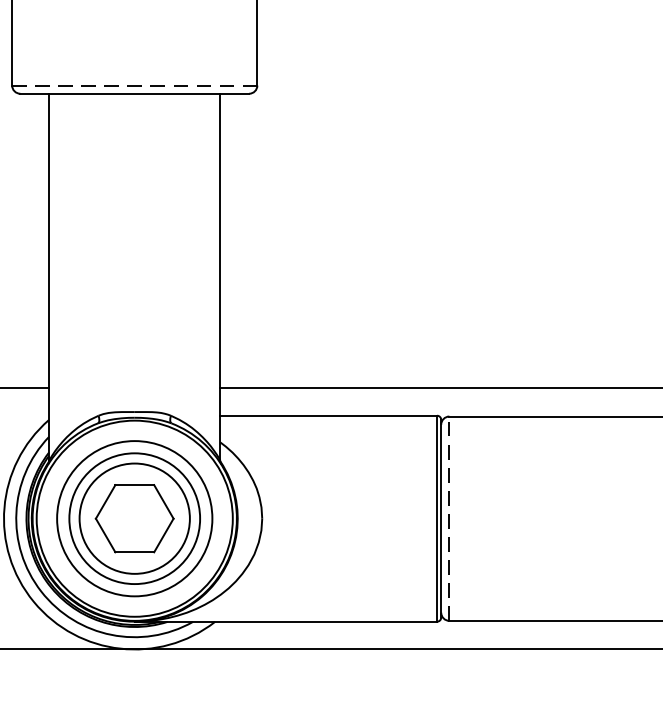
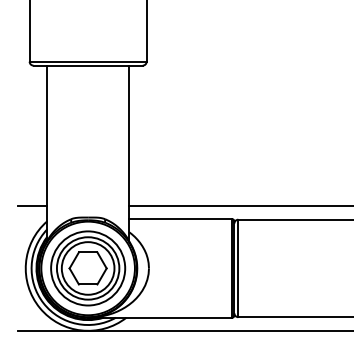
line: (135, 85) -> (88, 61), dashed -> solid
line: (449, 518) -> (238, 268), dashed -> solid

